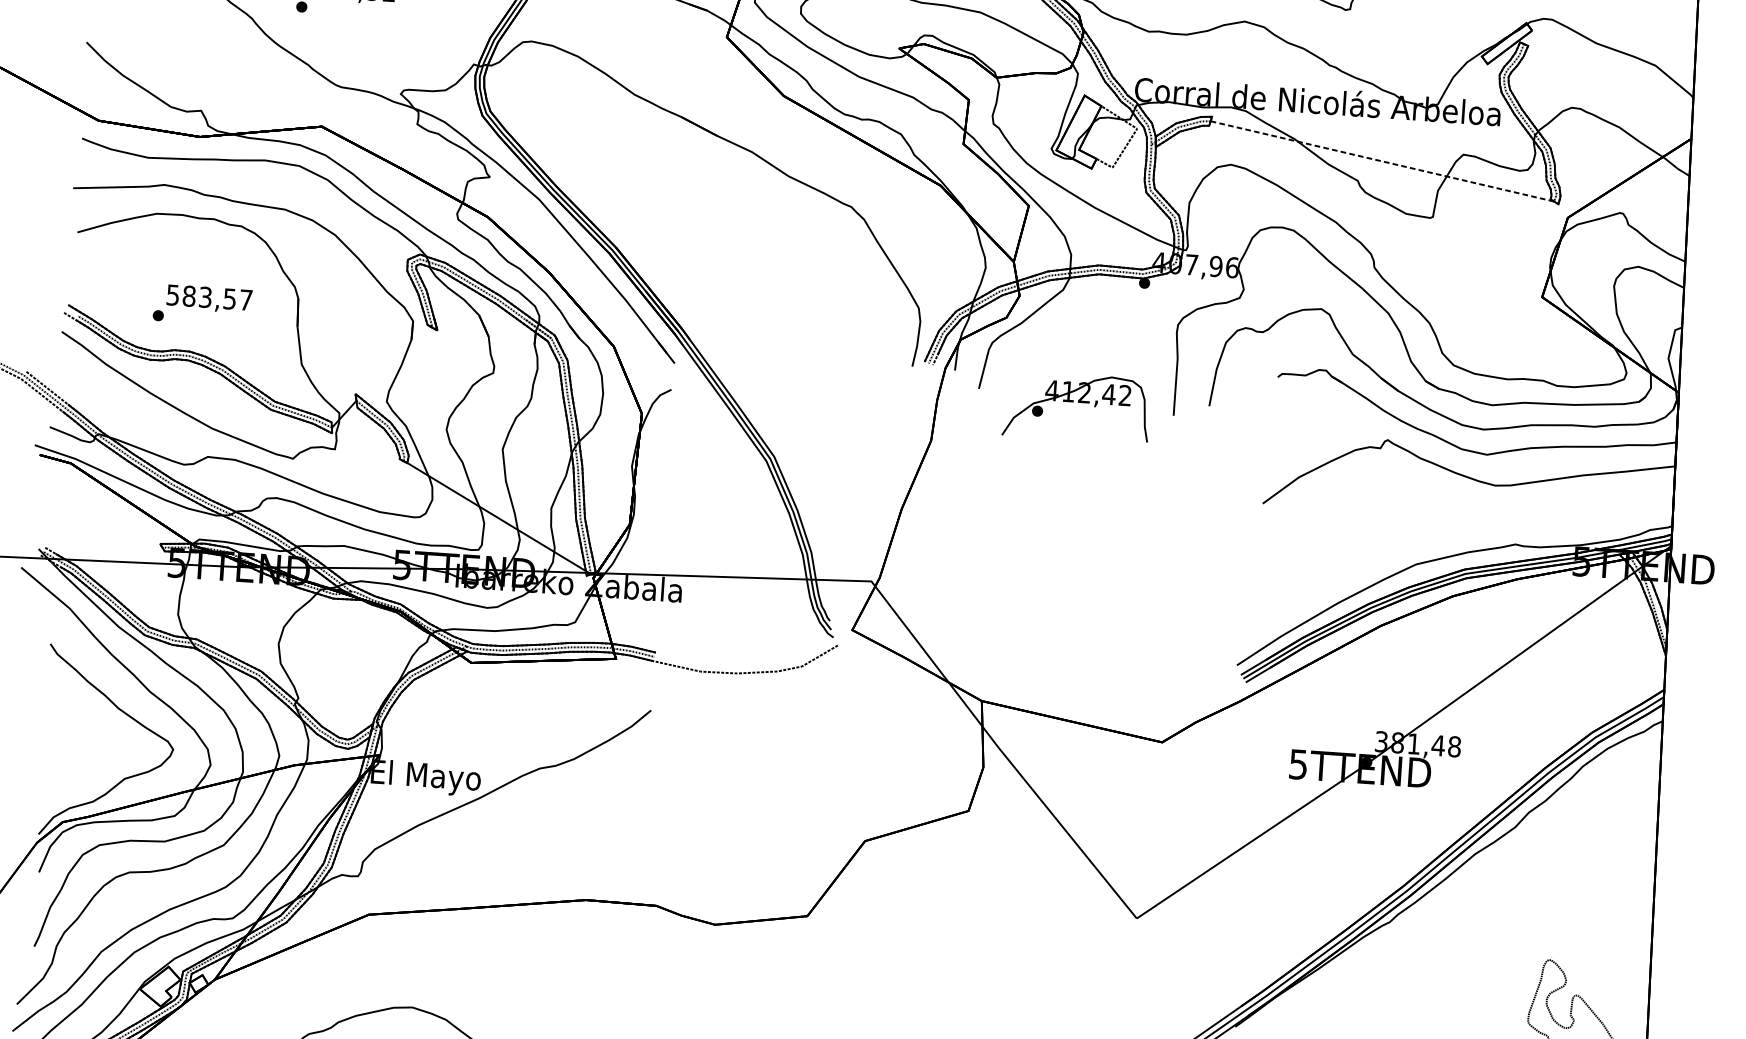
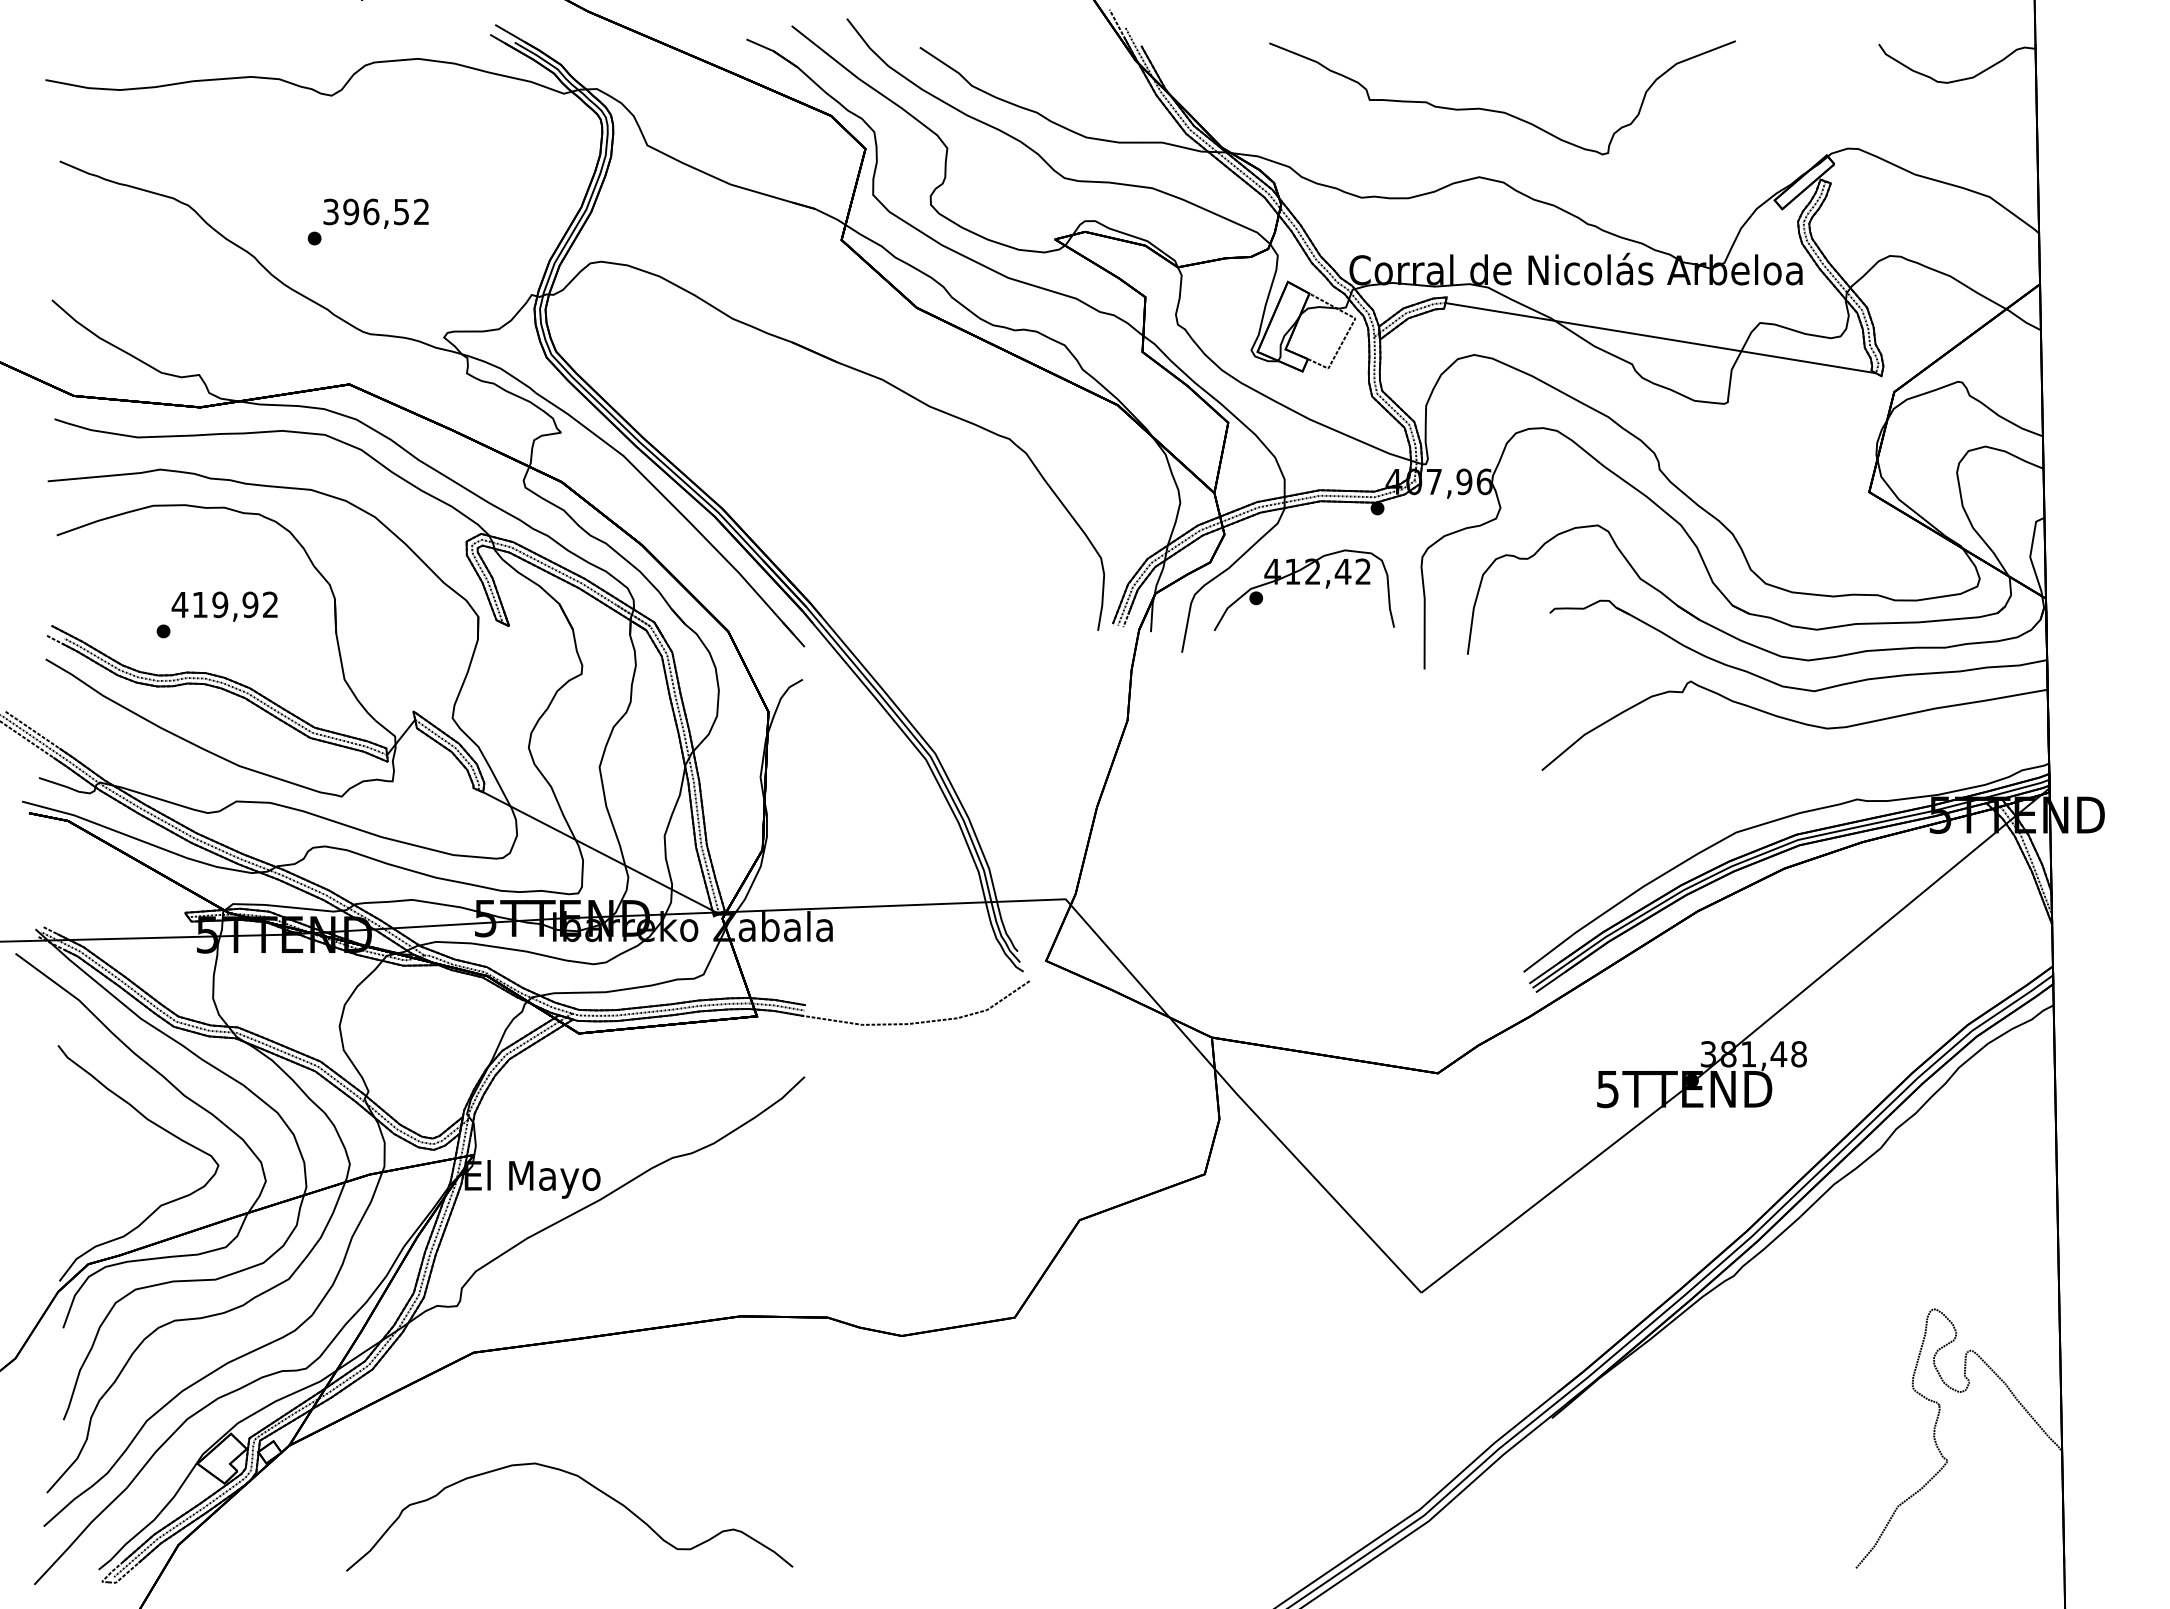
line: (1383, 161) -> (1661, 338), dashed -> solid
text: (208, 297) -> (224, 604), 583,57 -> 419,92
part: (1076, 406) -> (1303, 589), moved

